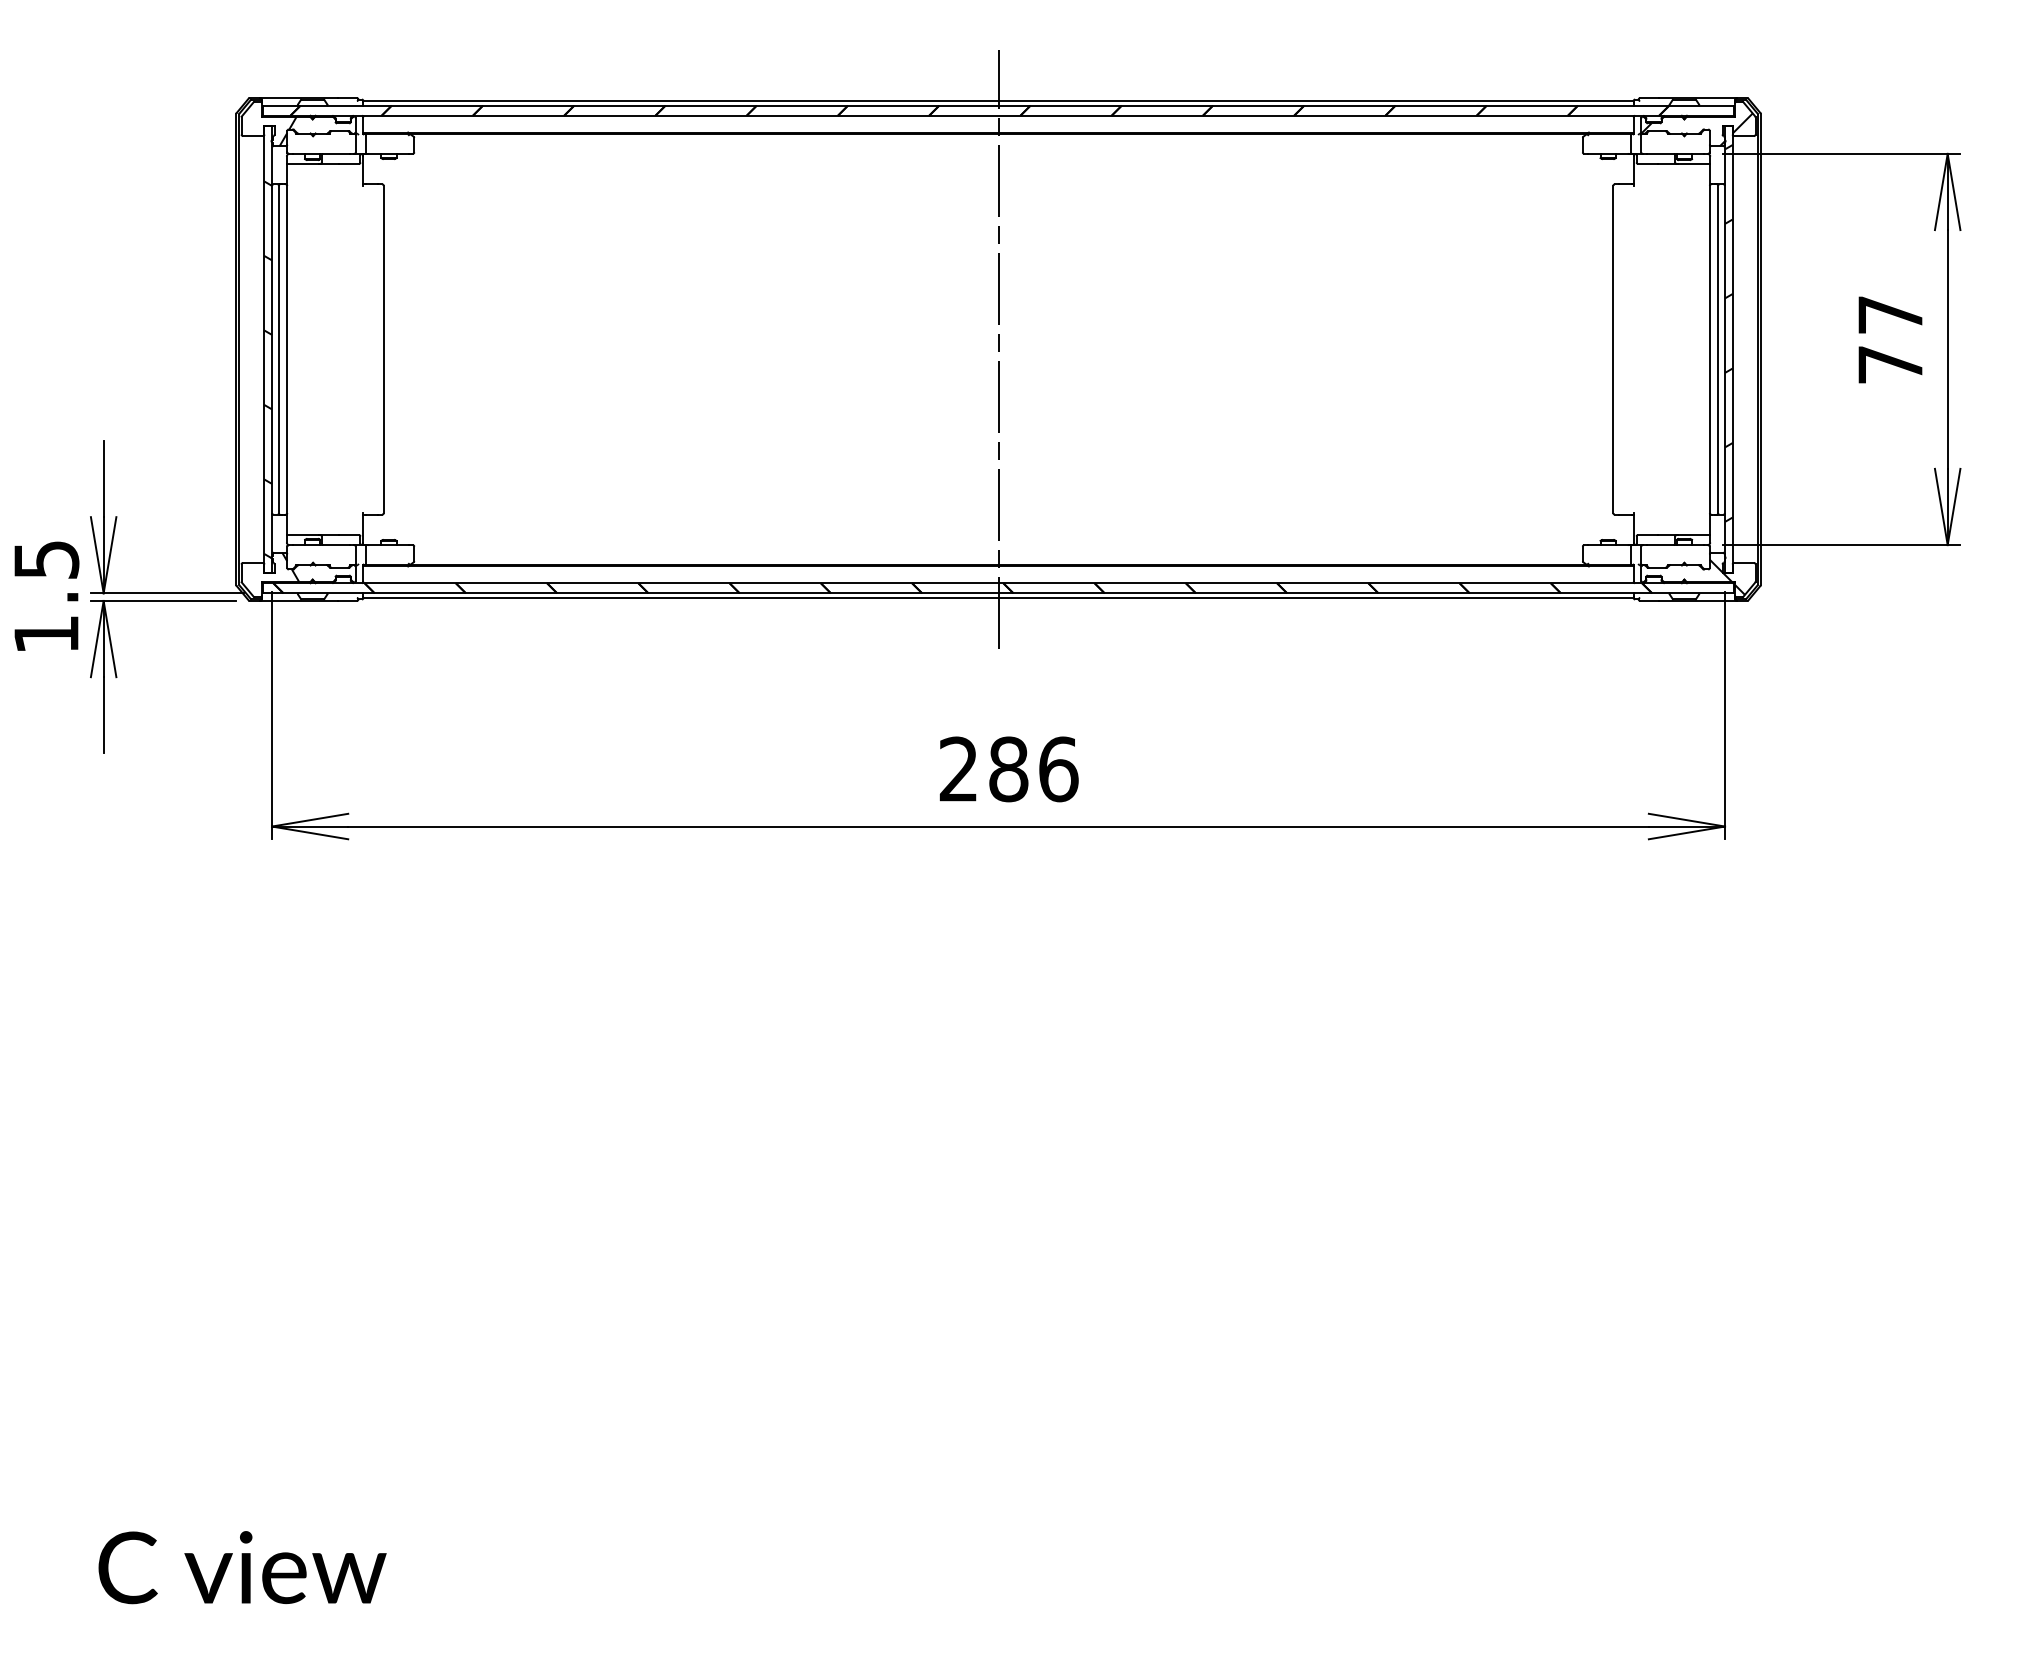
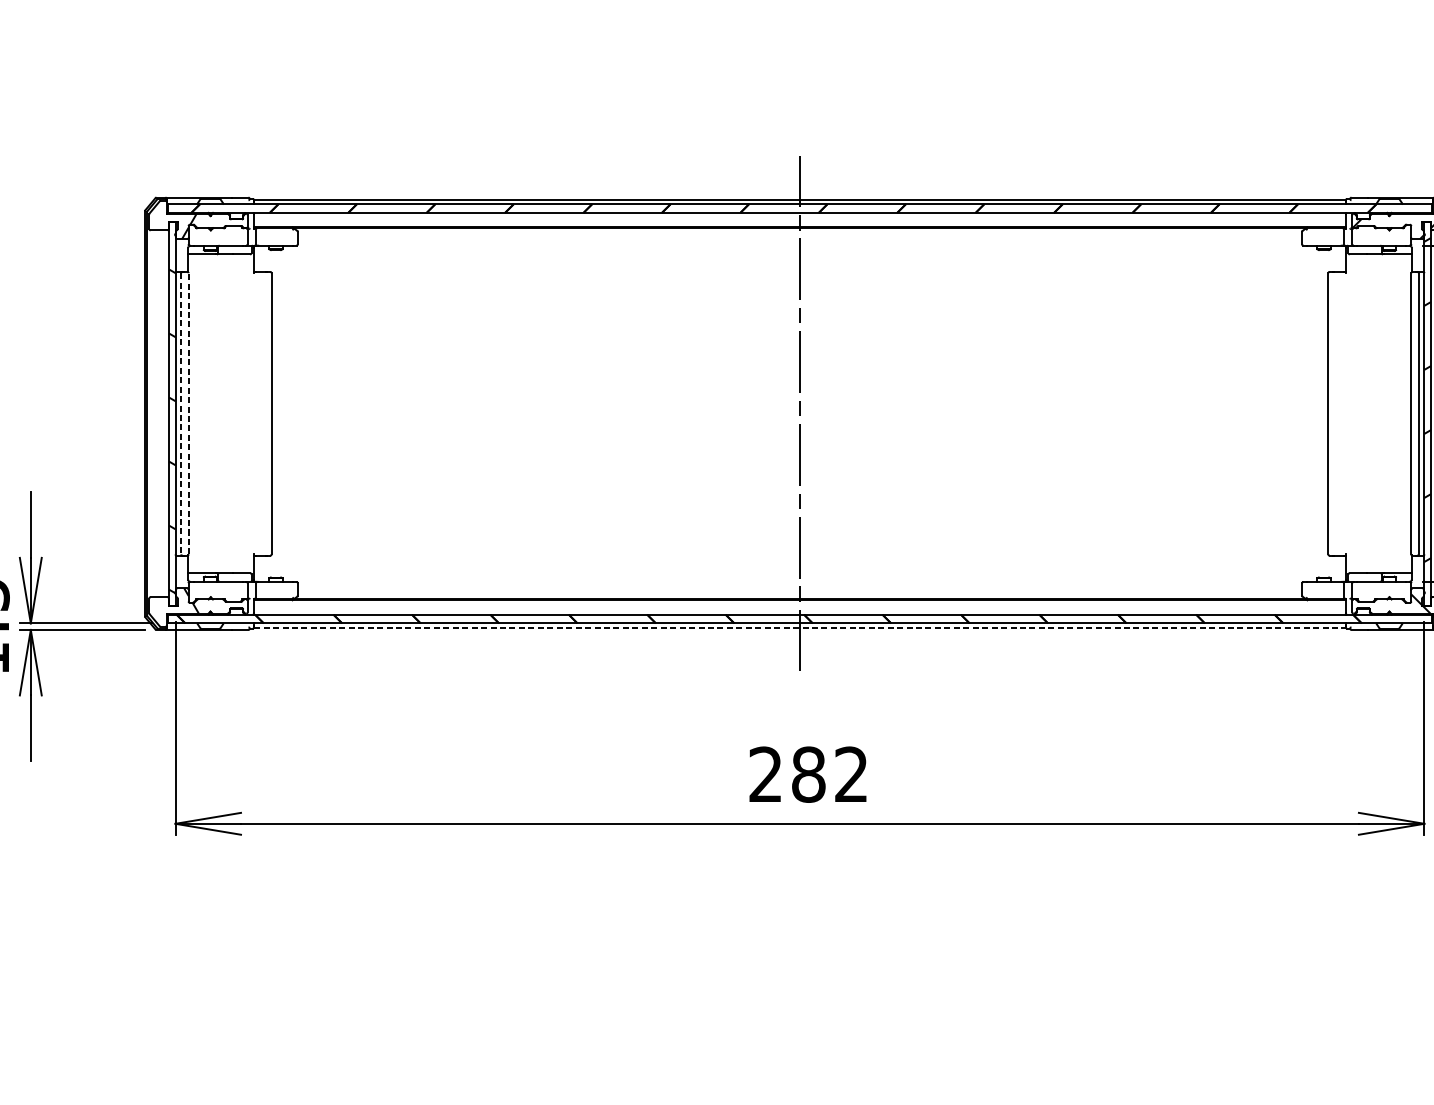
line: (278, 349) -> (181, 413), solid -> dashed
line: (287, 349) -> (188, 413), solid -> dashed
line: (999, 598) -> (800, 627), solid -> dashed
text: (1058, 769) -> (851, 774), 286 -> 282

